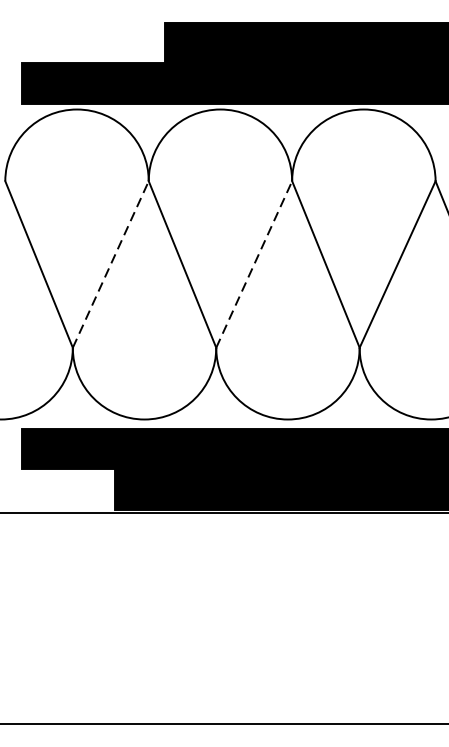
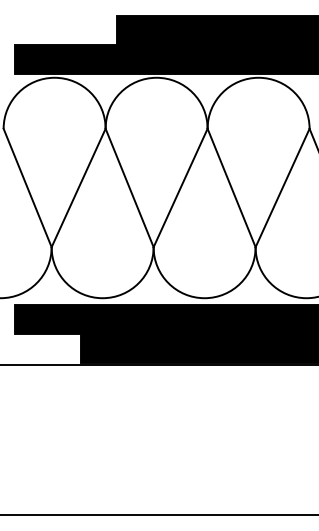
line: (110, 263) -> (78, 187), dashed -> solid
line: (254, 263) -> (180, 187), dashed -> solid

